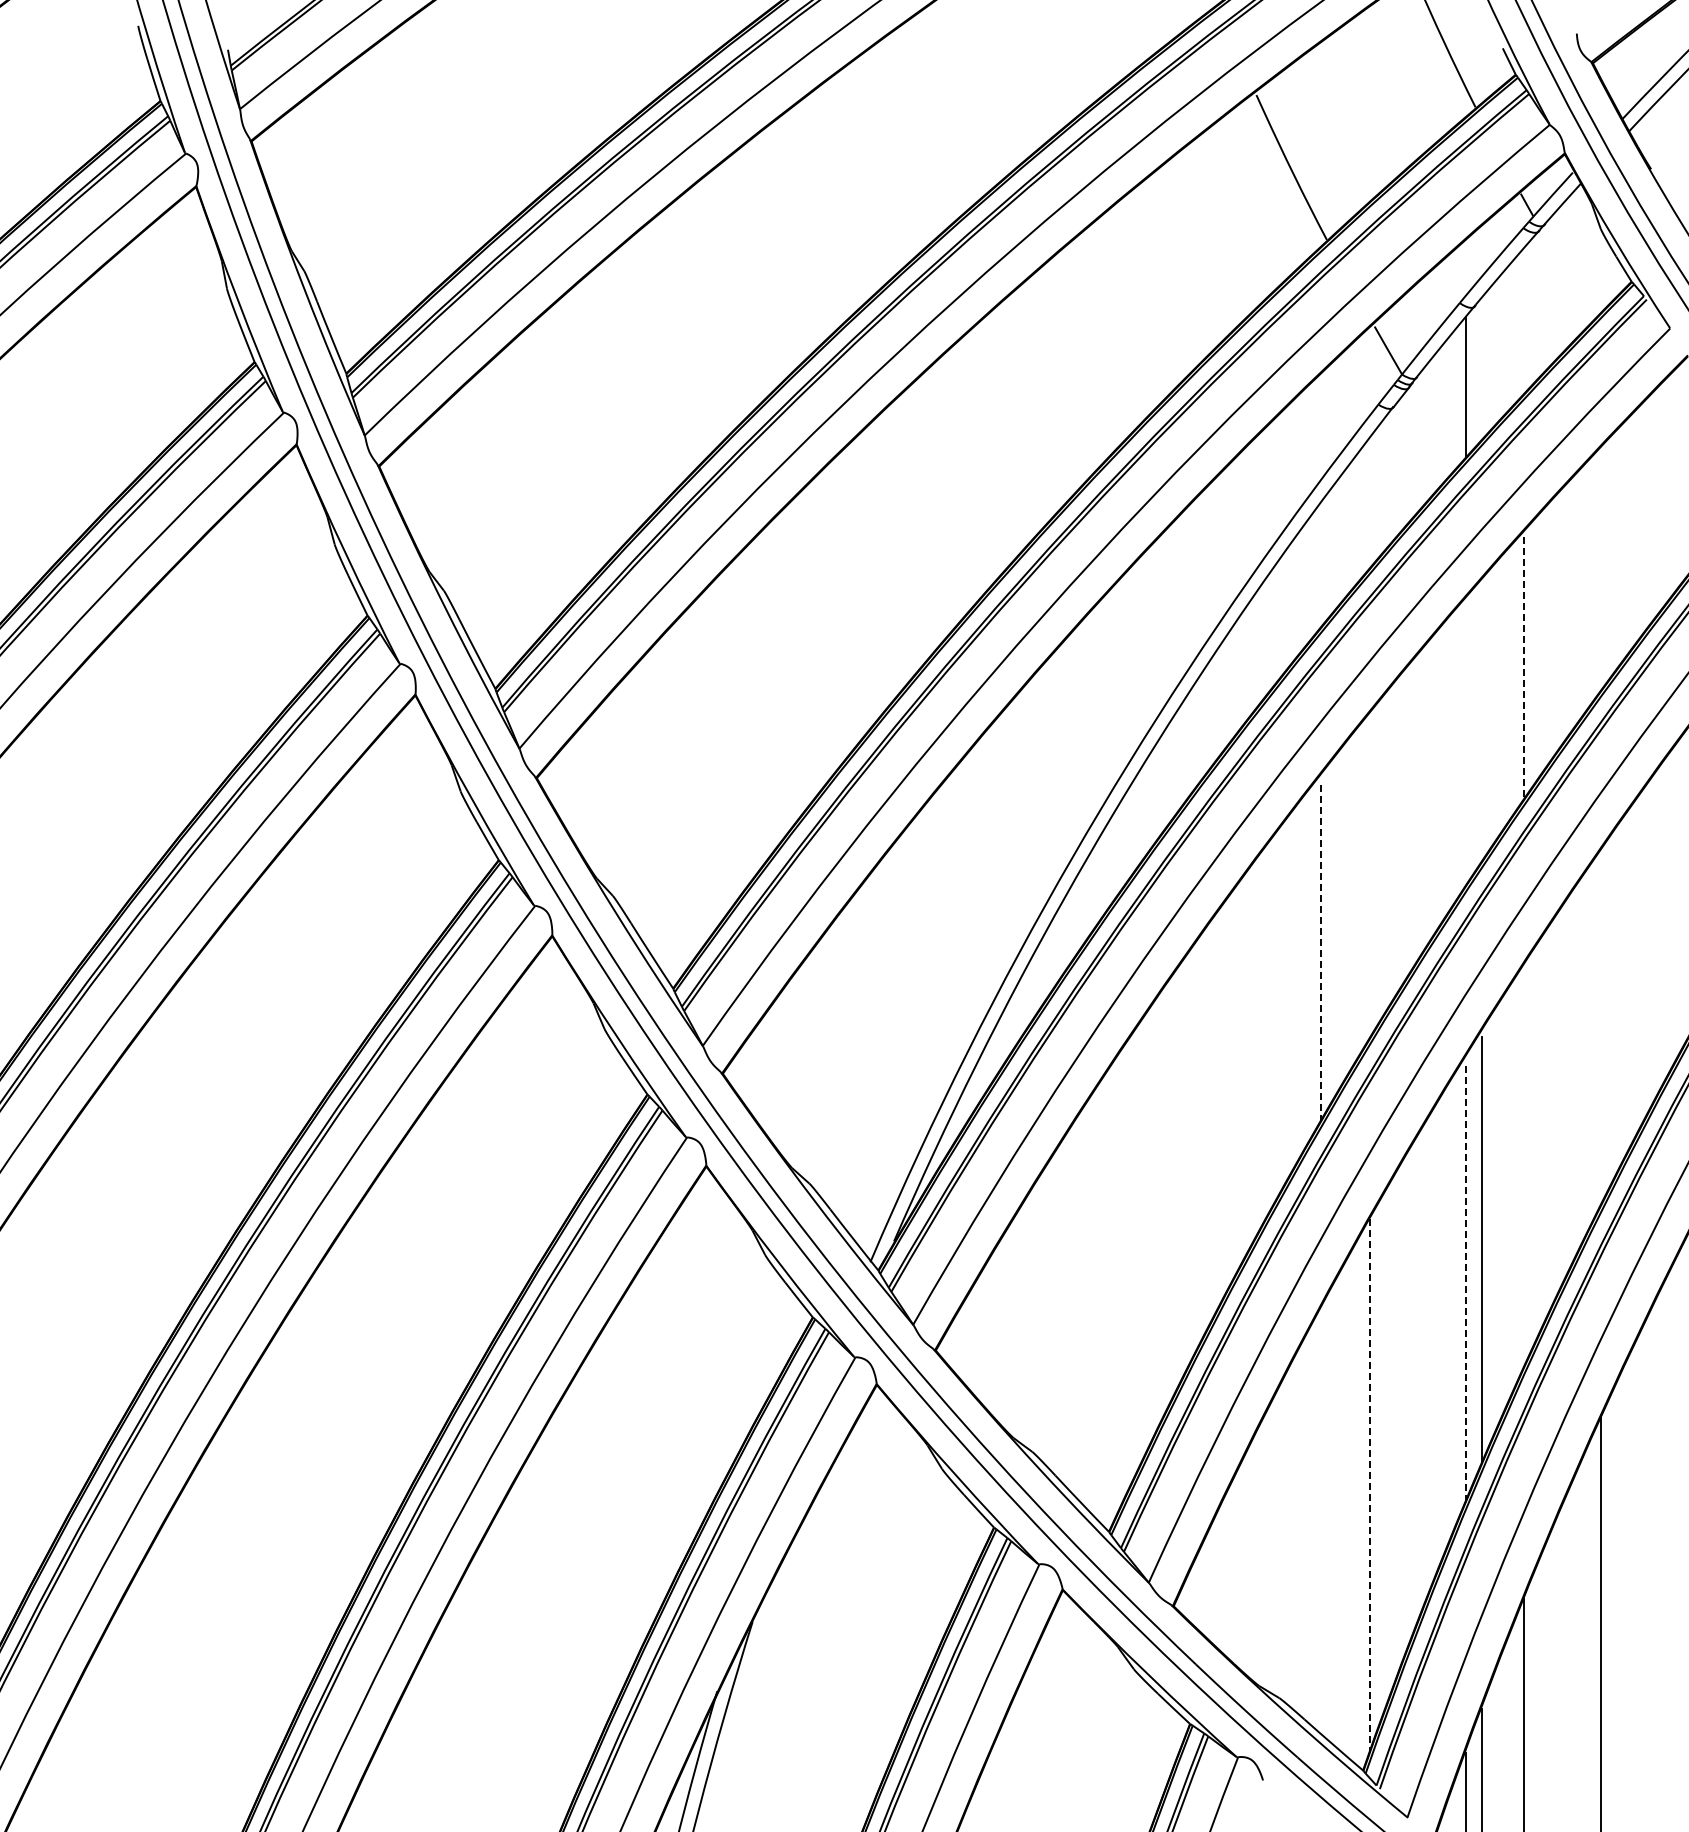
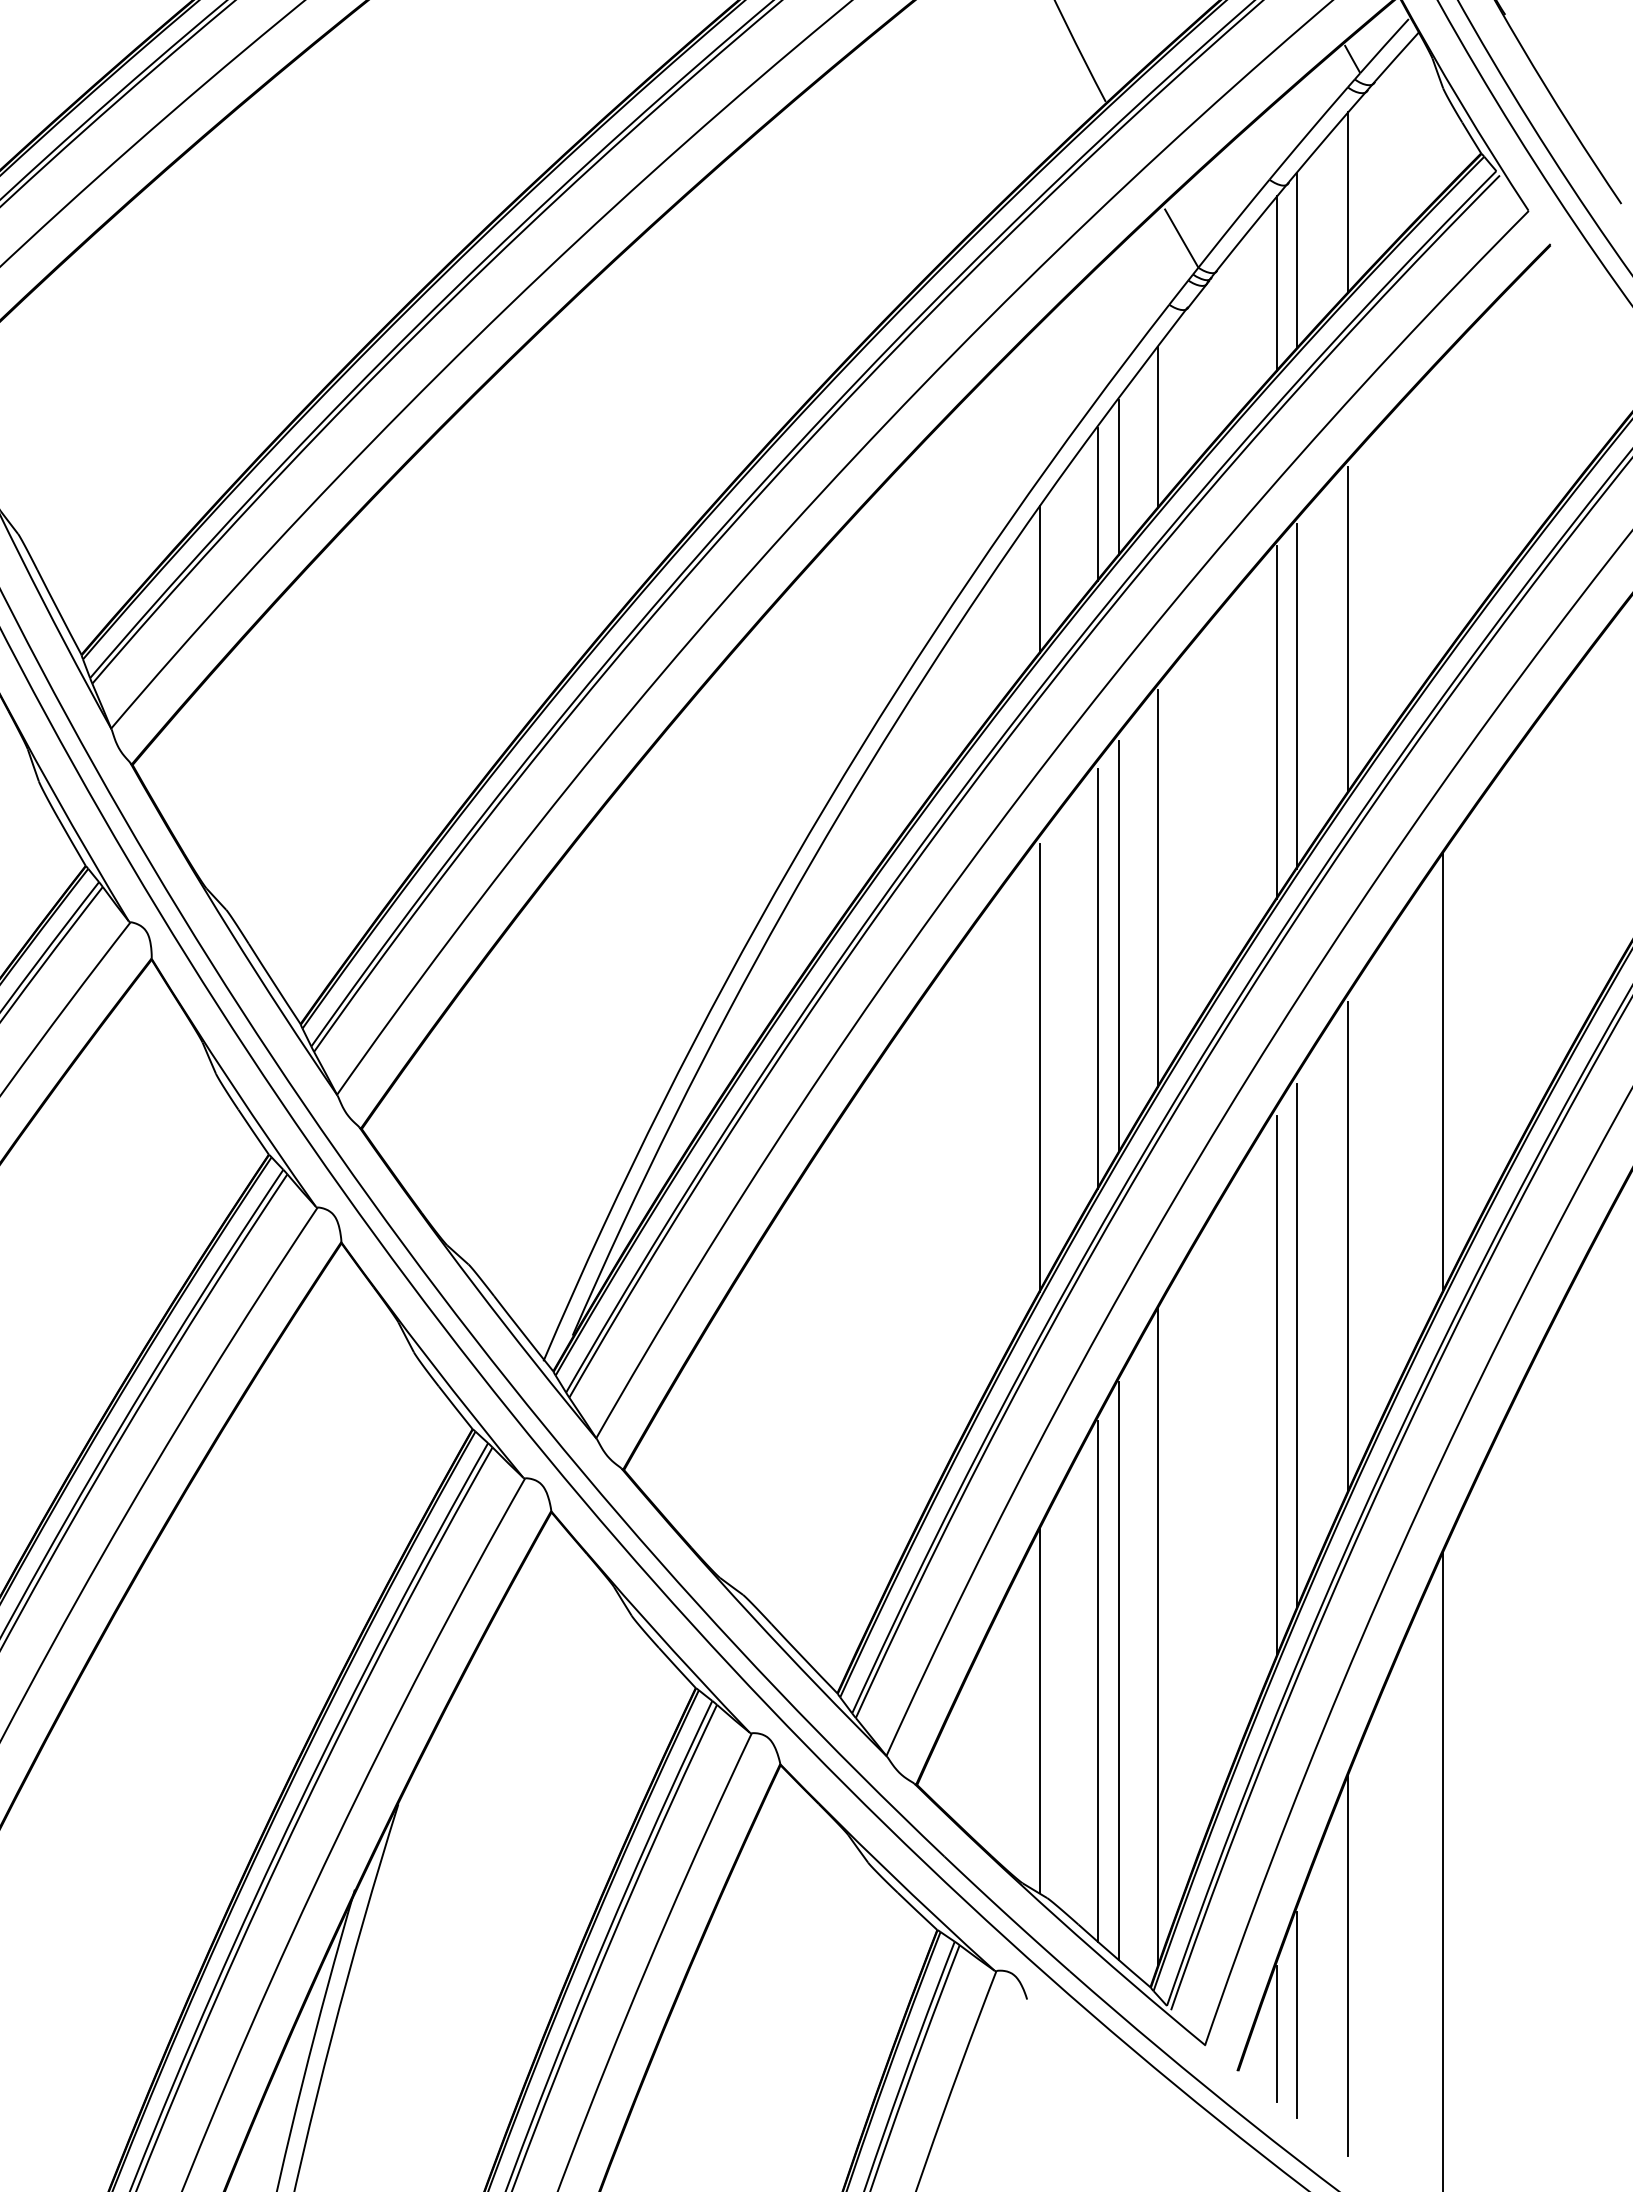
line: (1523, 321) -> (1347, 202), added
line: (1482, 368) -> (1297, 260), added
line: (1369, 503) -> (1158, 426), added
line: (1337, 544) -> (1118, 477), added
line: (1320, 566) -> (1097, 504), added
line: (1273, 627) -> (1040, 579), added
line: (1523, 668) -> (1347, 629), dashed -> solid
line: (1482, 722) -> (1297, 696), added
line: (1465, 743) -> (1276, 722), added
line: (1369, 878) -> (1158, 888), added
line: (1337, 925) -> (1118, 946), added
line: (1320, 951) -> (1097, 978), dashed -> solid
line: (1273, 1024) -> (1040, 1068), added
line: (1600, 1027) -> (1442, 1072), added
line: (1523, 1169) -> (1347, 1246), added
line: (1465, 1281) -> (1276, 1384), dashed -> solid
line: (1369, 1486) -> (1158, 1637), dashed -> solid
line: (1337, 1513) -> (1118, 1670), added
line: (1320, 1521) -> (1097, 1680), added
line: (1273, 1546) -> (1040, 1711), added

